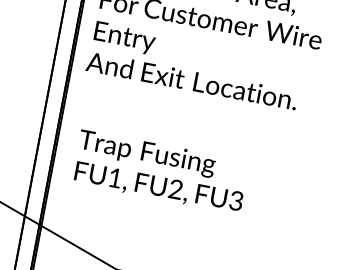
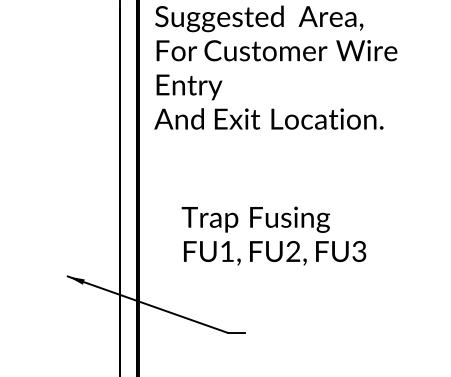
text: (160, 171) -> (273, 235), moved

